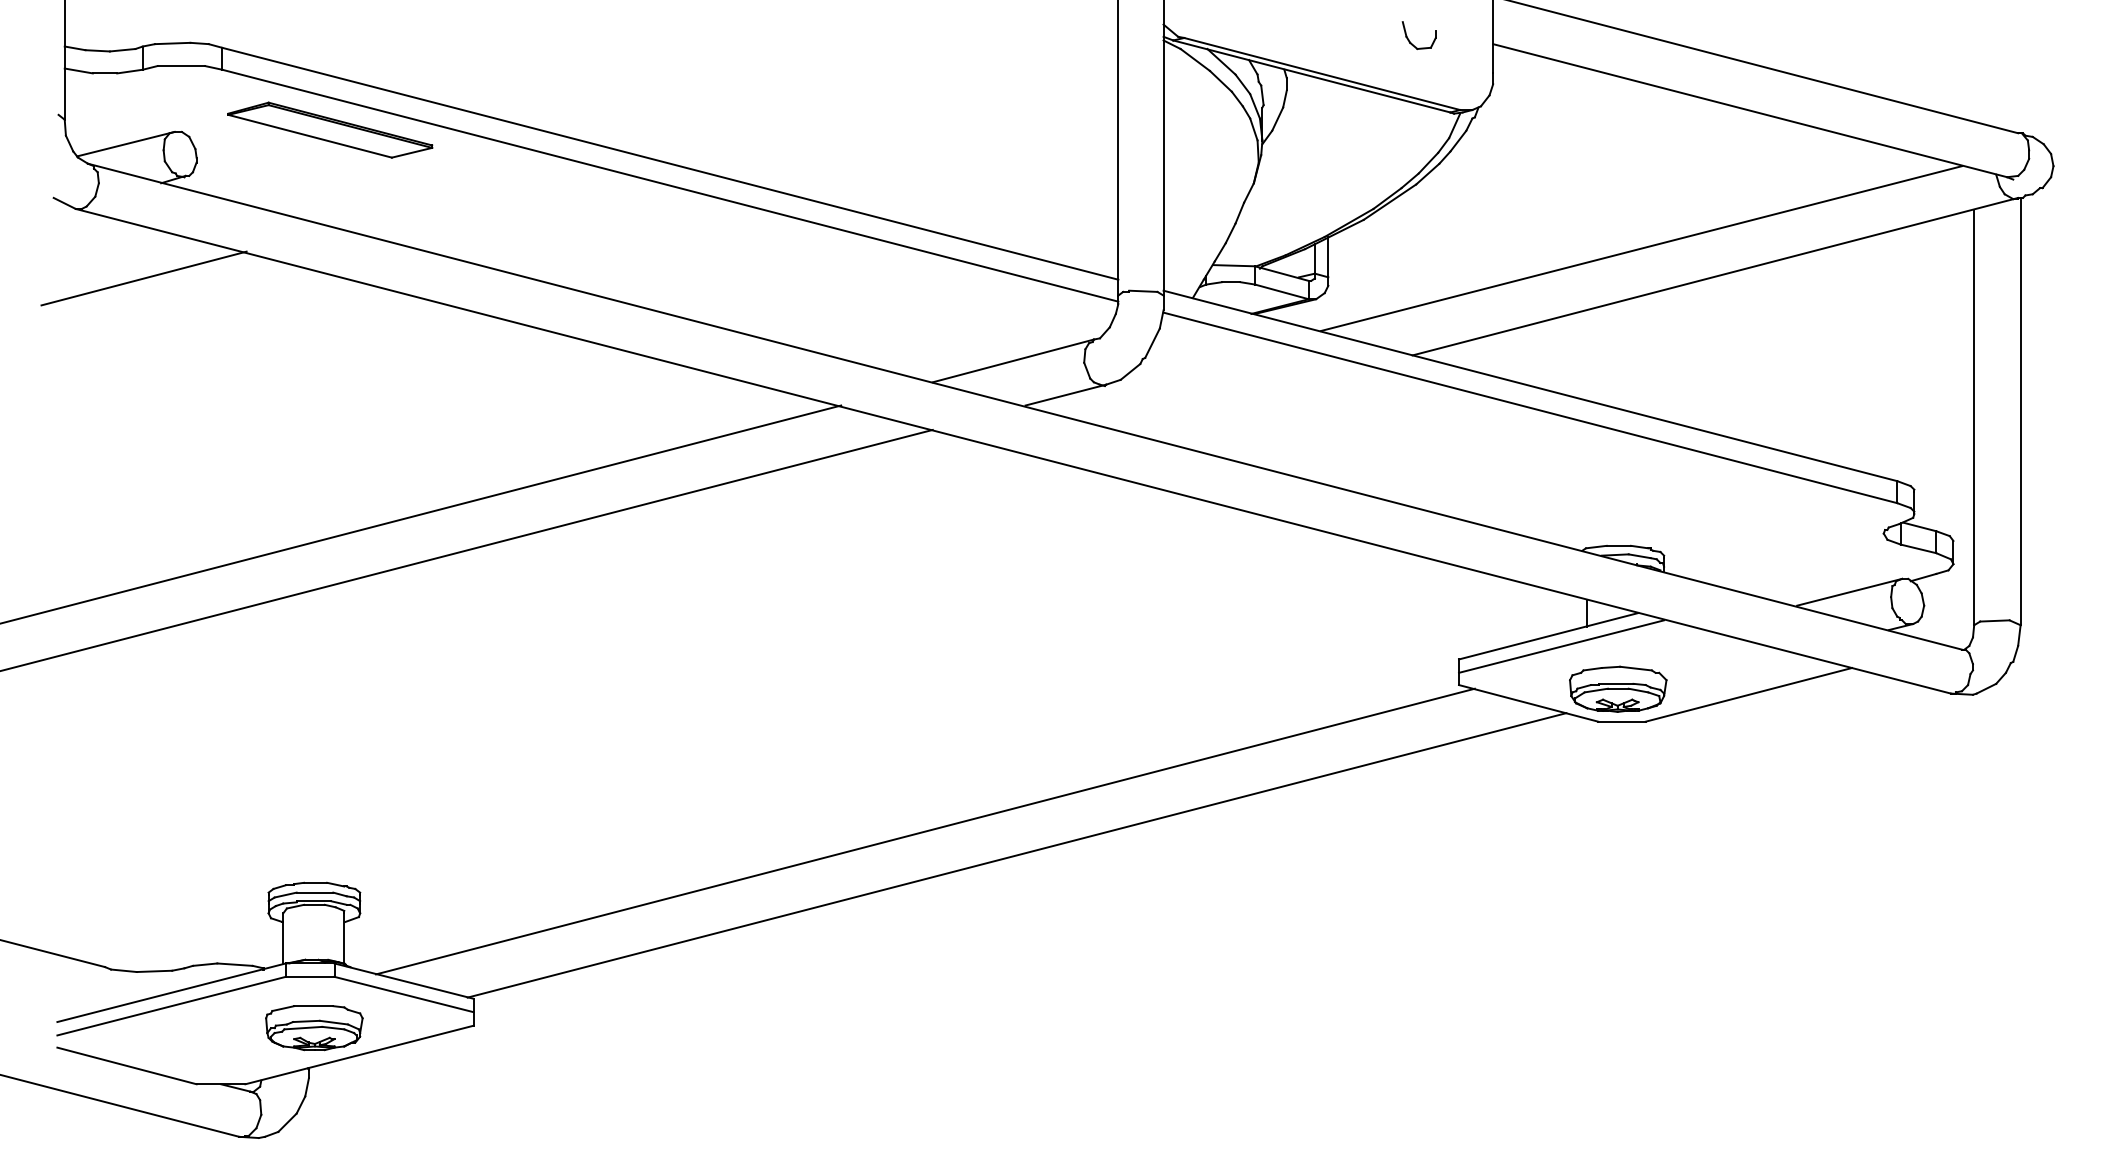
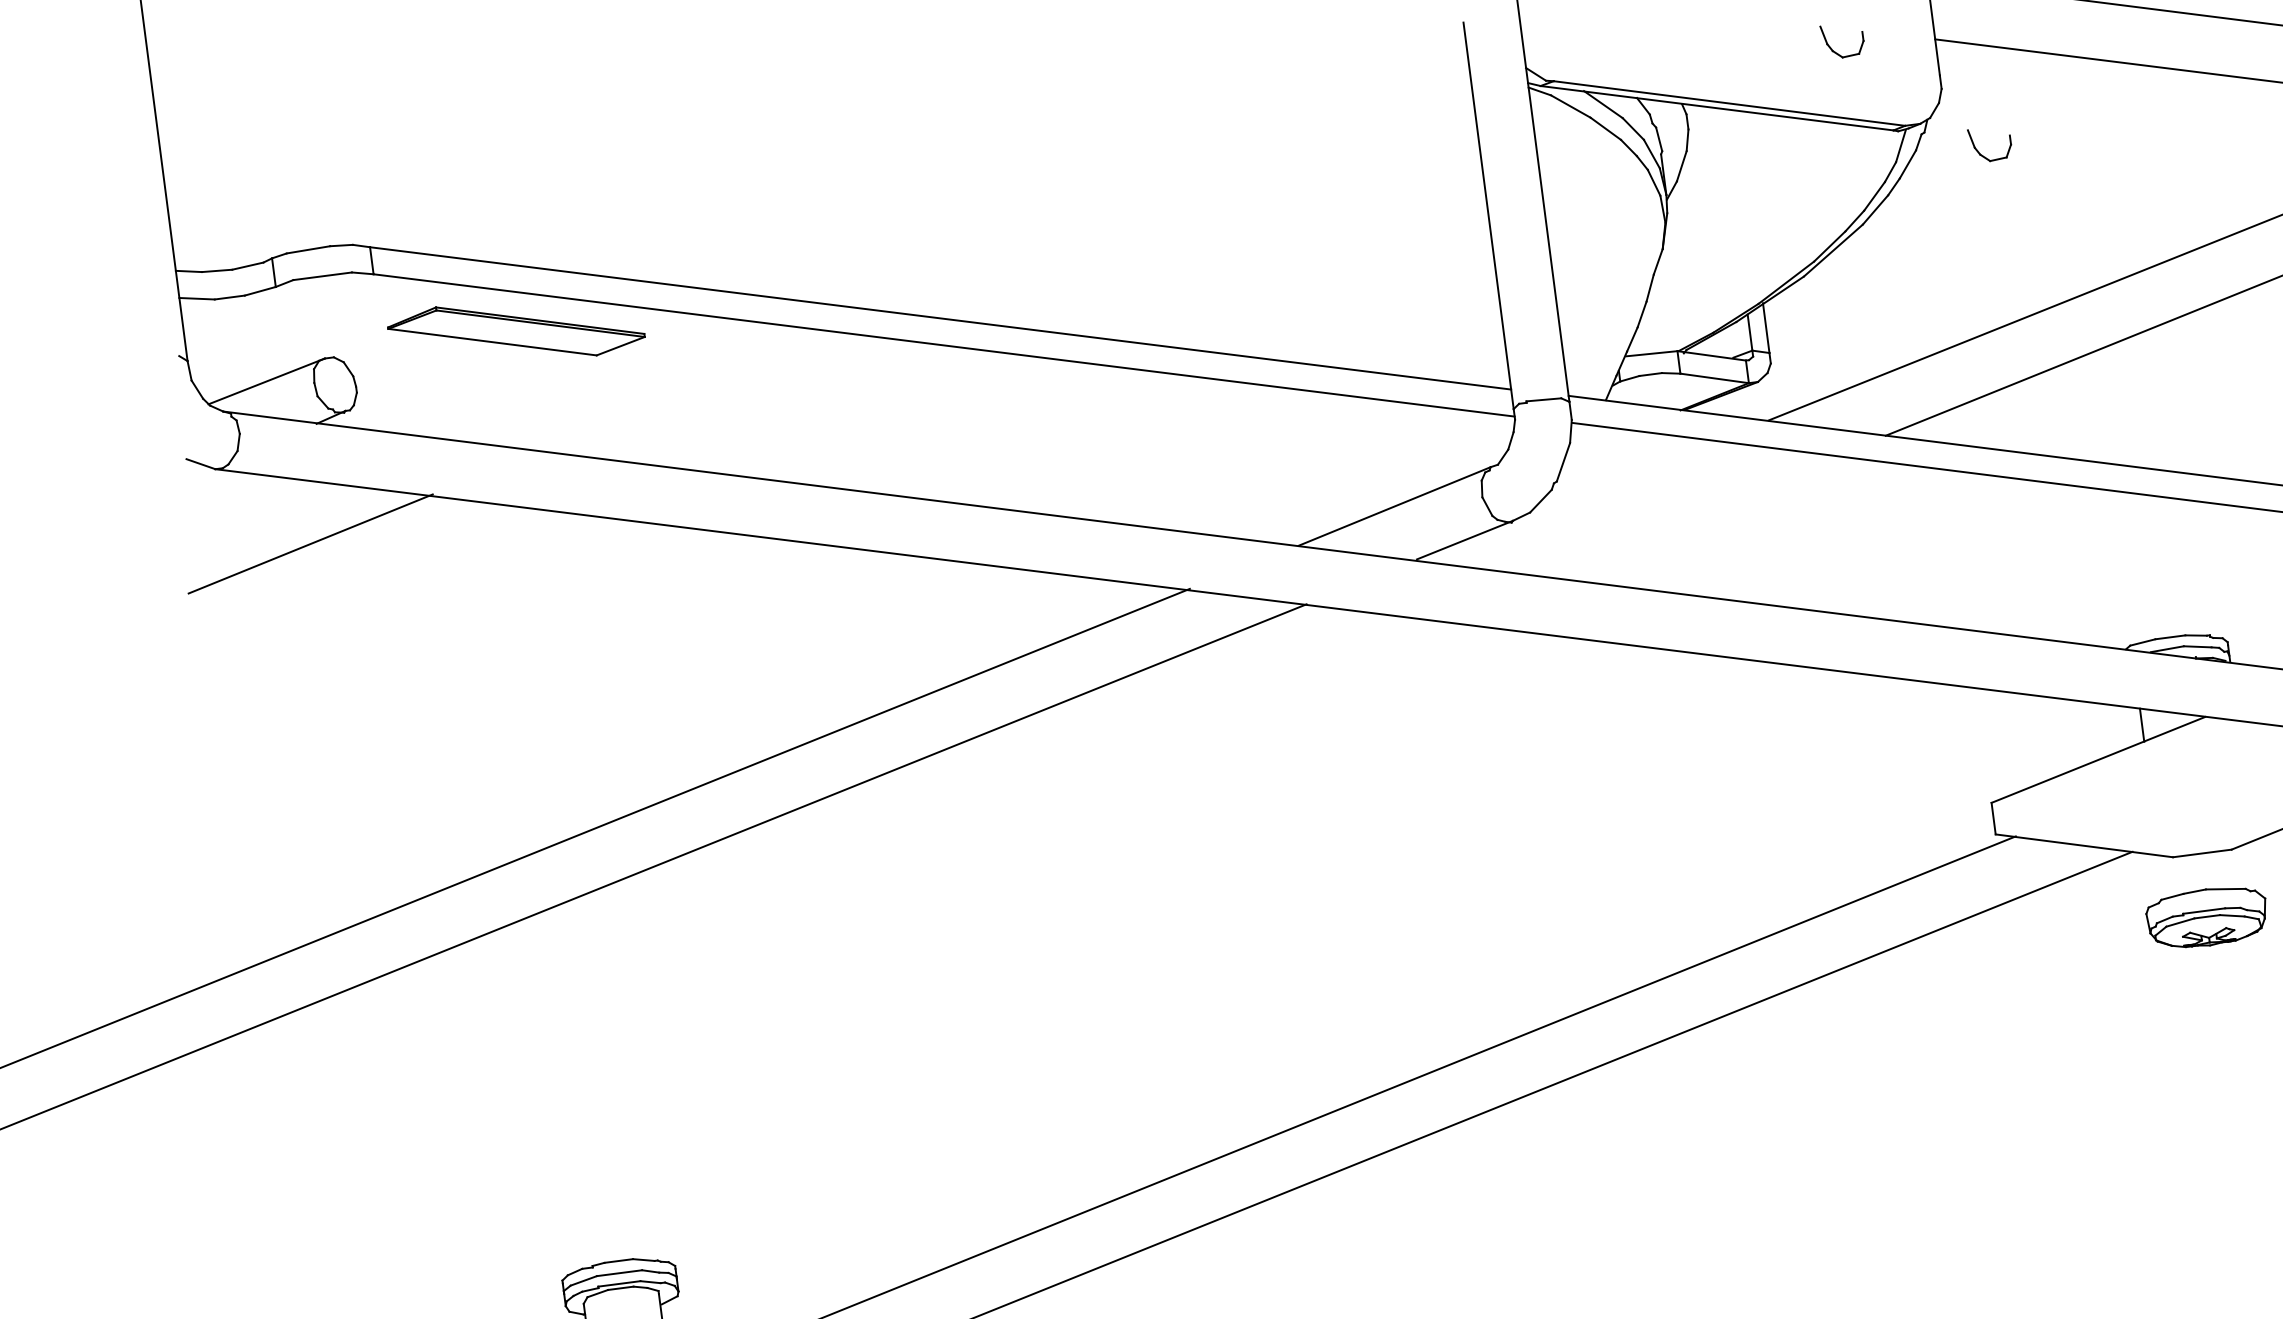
part: (1516, 137) -> (1978, 150), added
line: (1561, 646) -> (2115, 770), removed
part: (1618, 688) -> (2207, 916), moved

